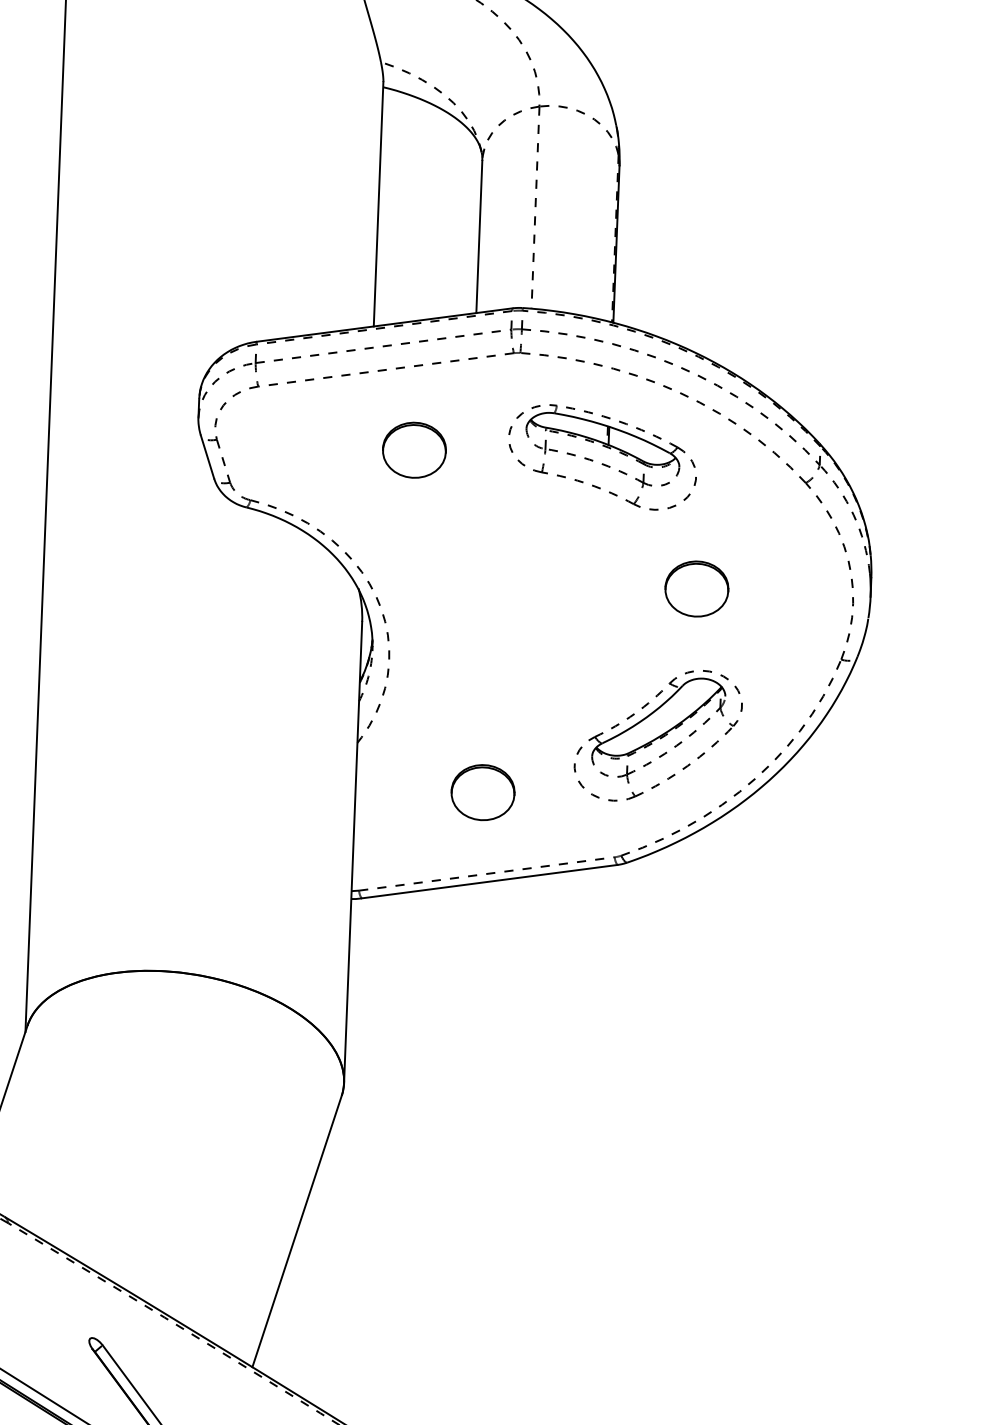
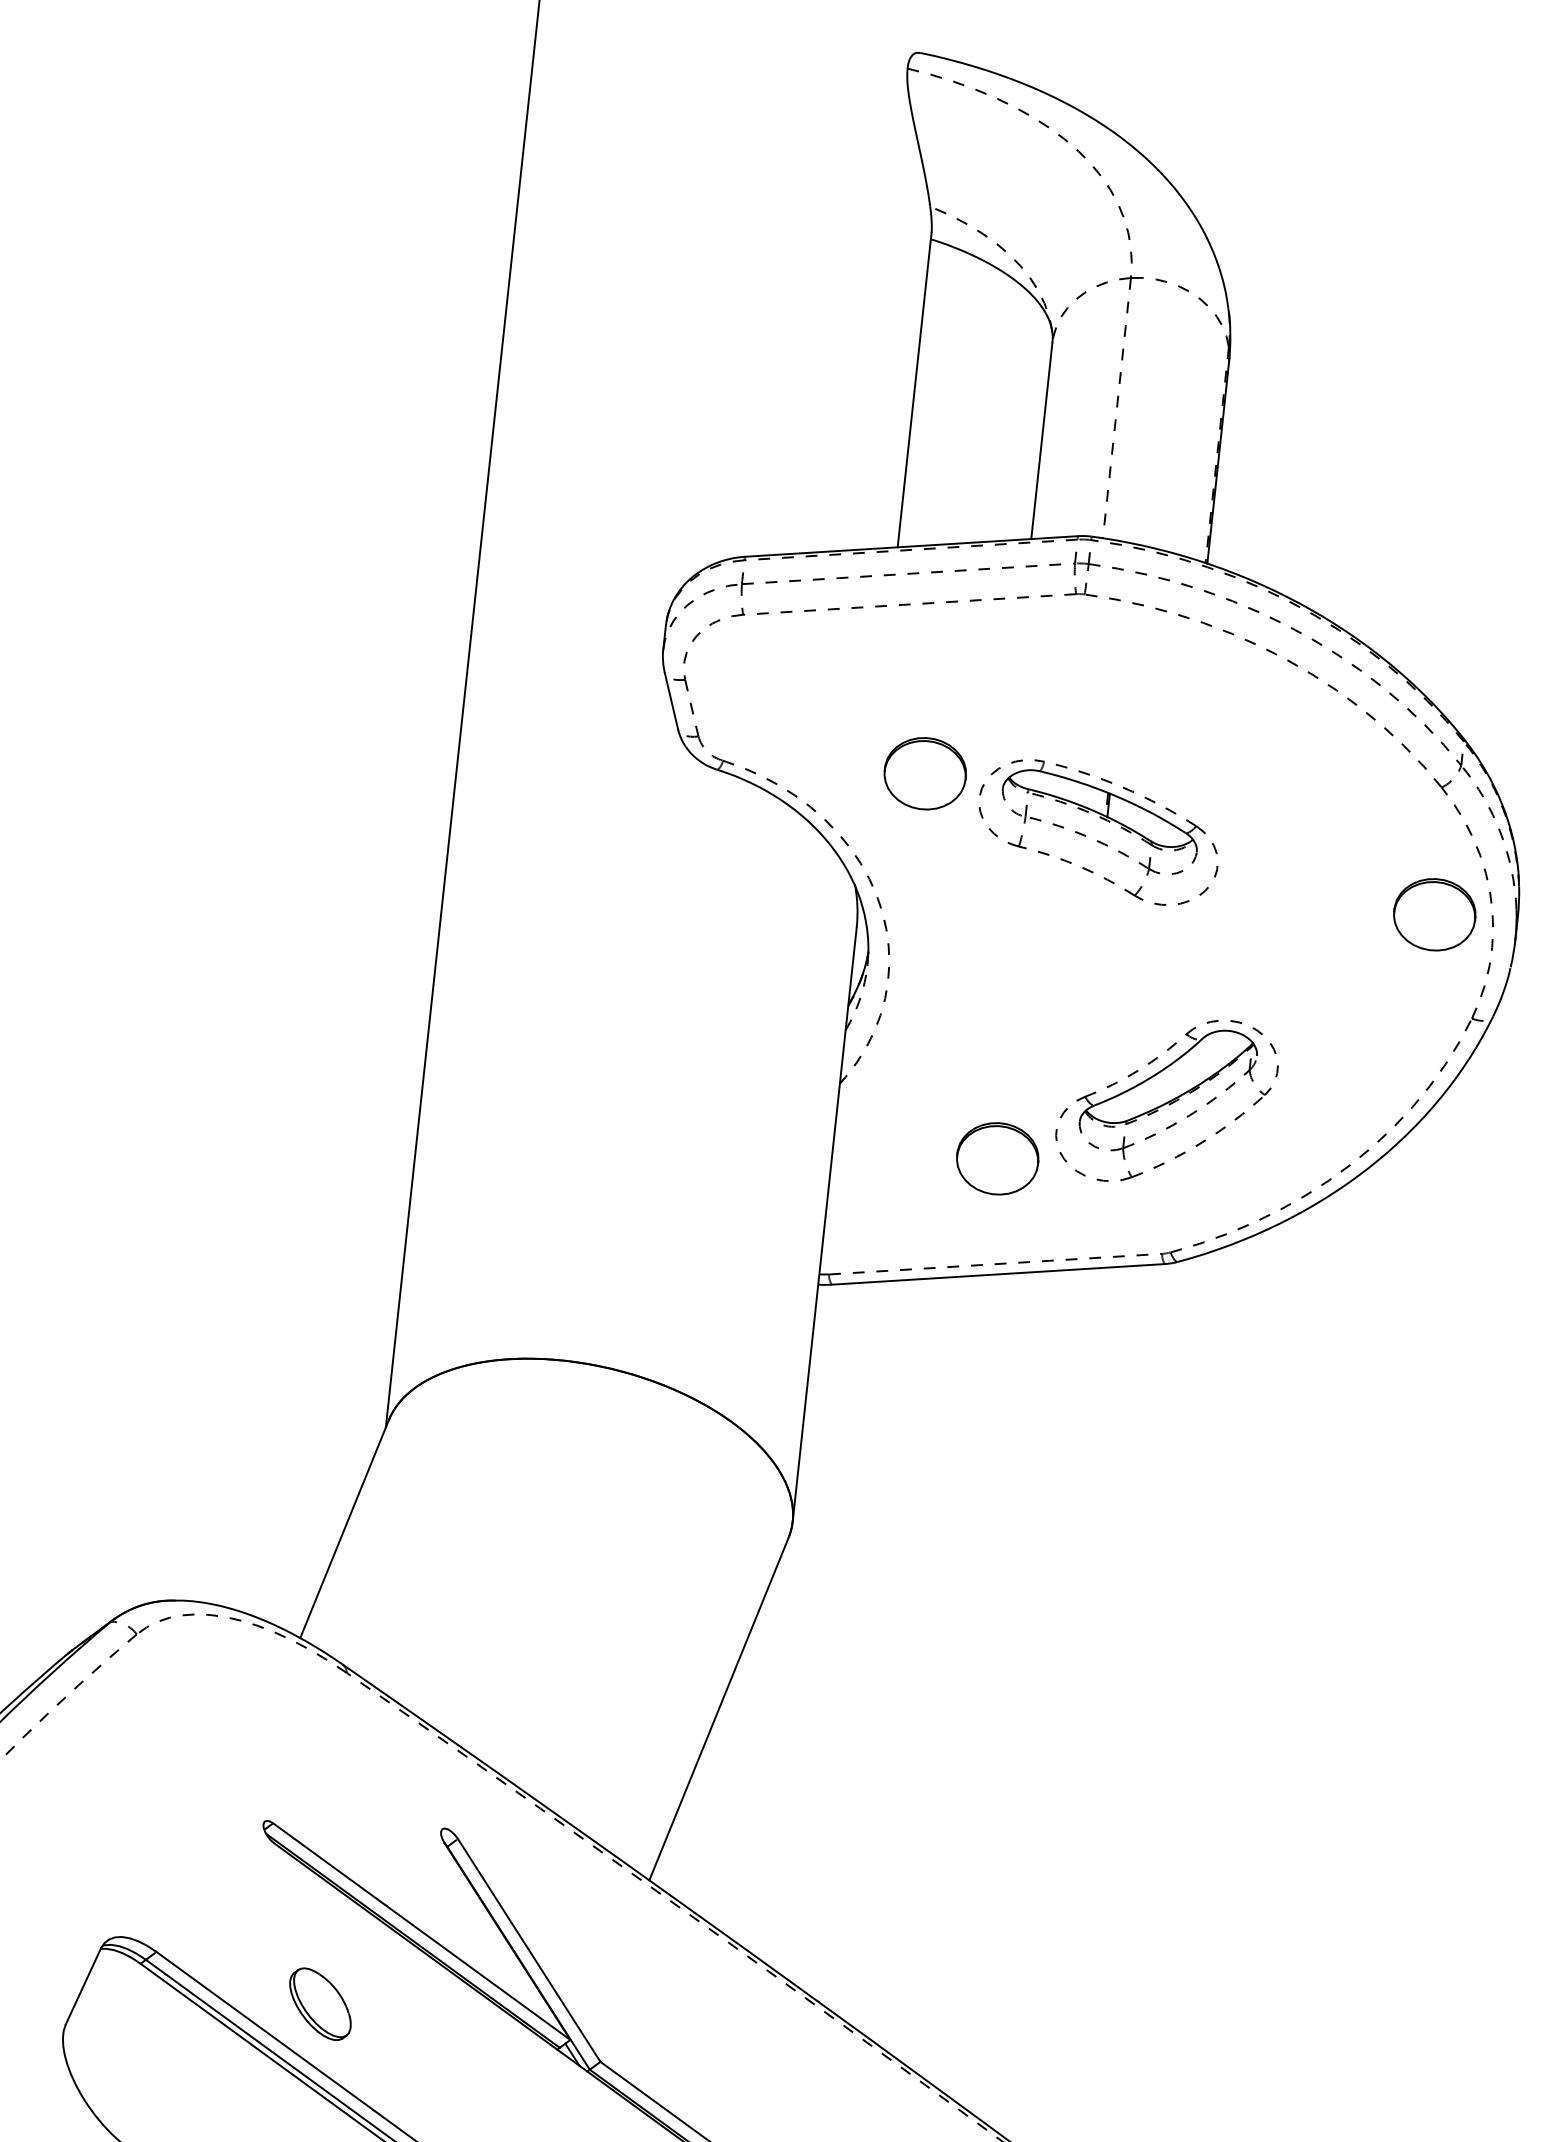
part: (413, 450) -> (924, 773), moved
part: (602, 463) -> (1098, 840), moved
part: (696, 588) -> (1434, 914), moved
part: (657, 735) -> (1166, 1100), moved

